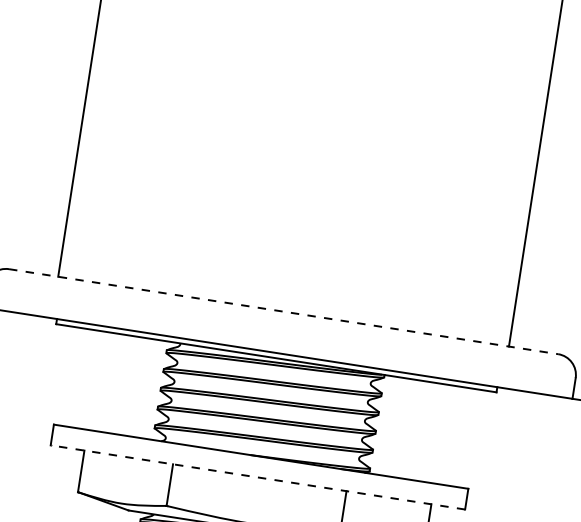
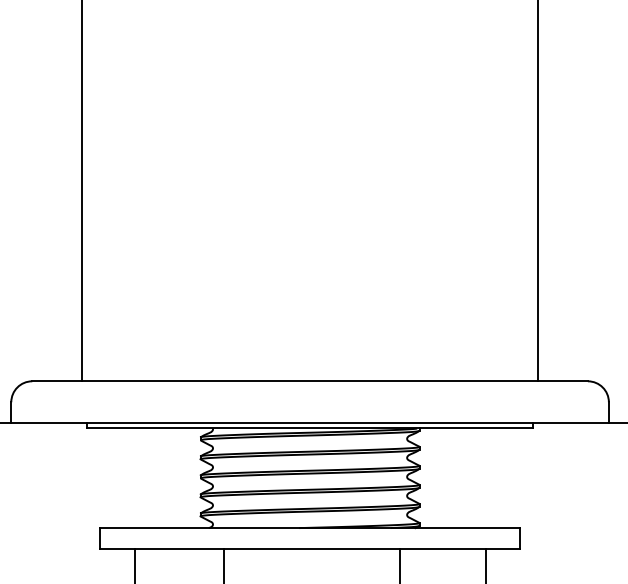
line: (284, 311) -> (310, 381), dashed -> solid
line: (258, 477) -> (310, 549), dashed -> solid

